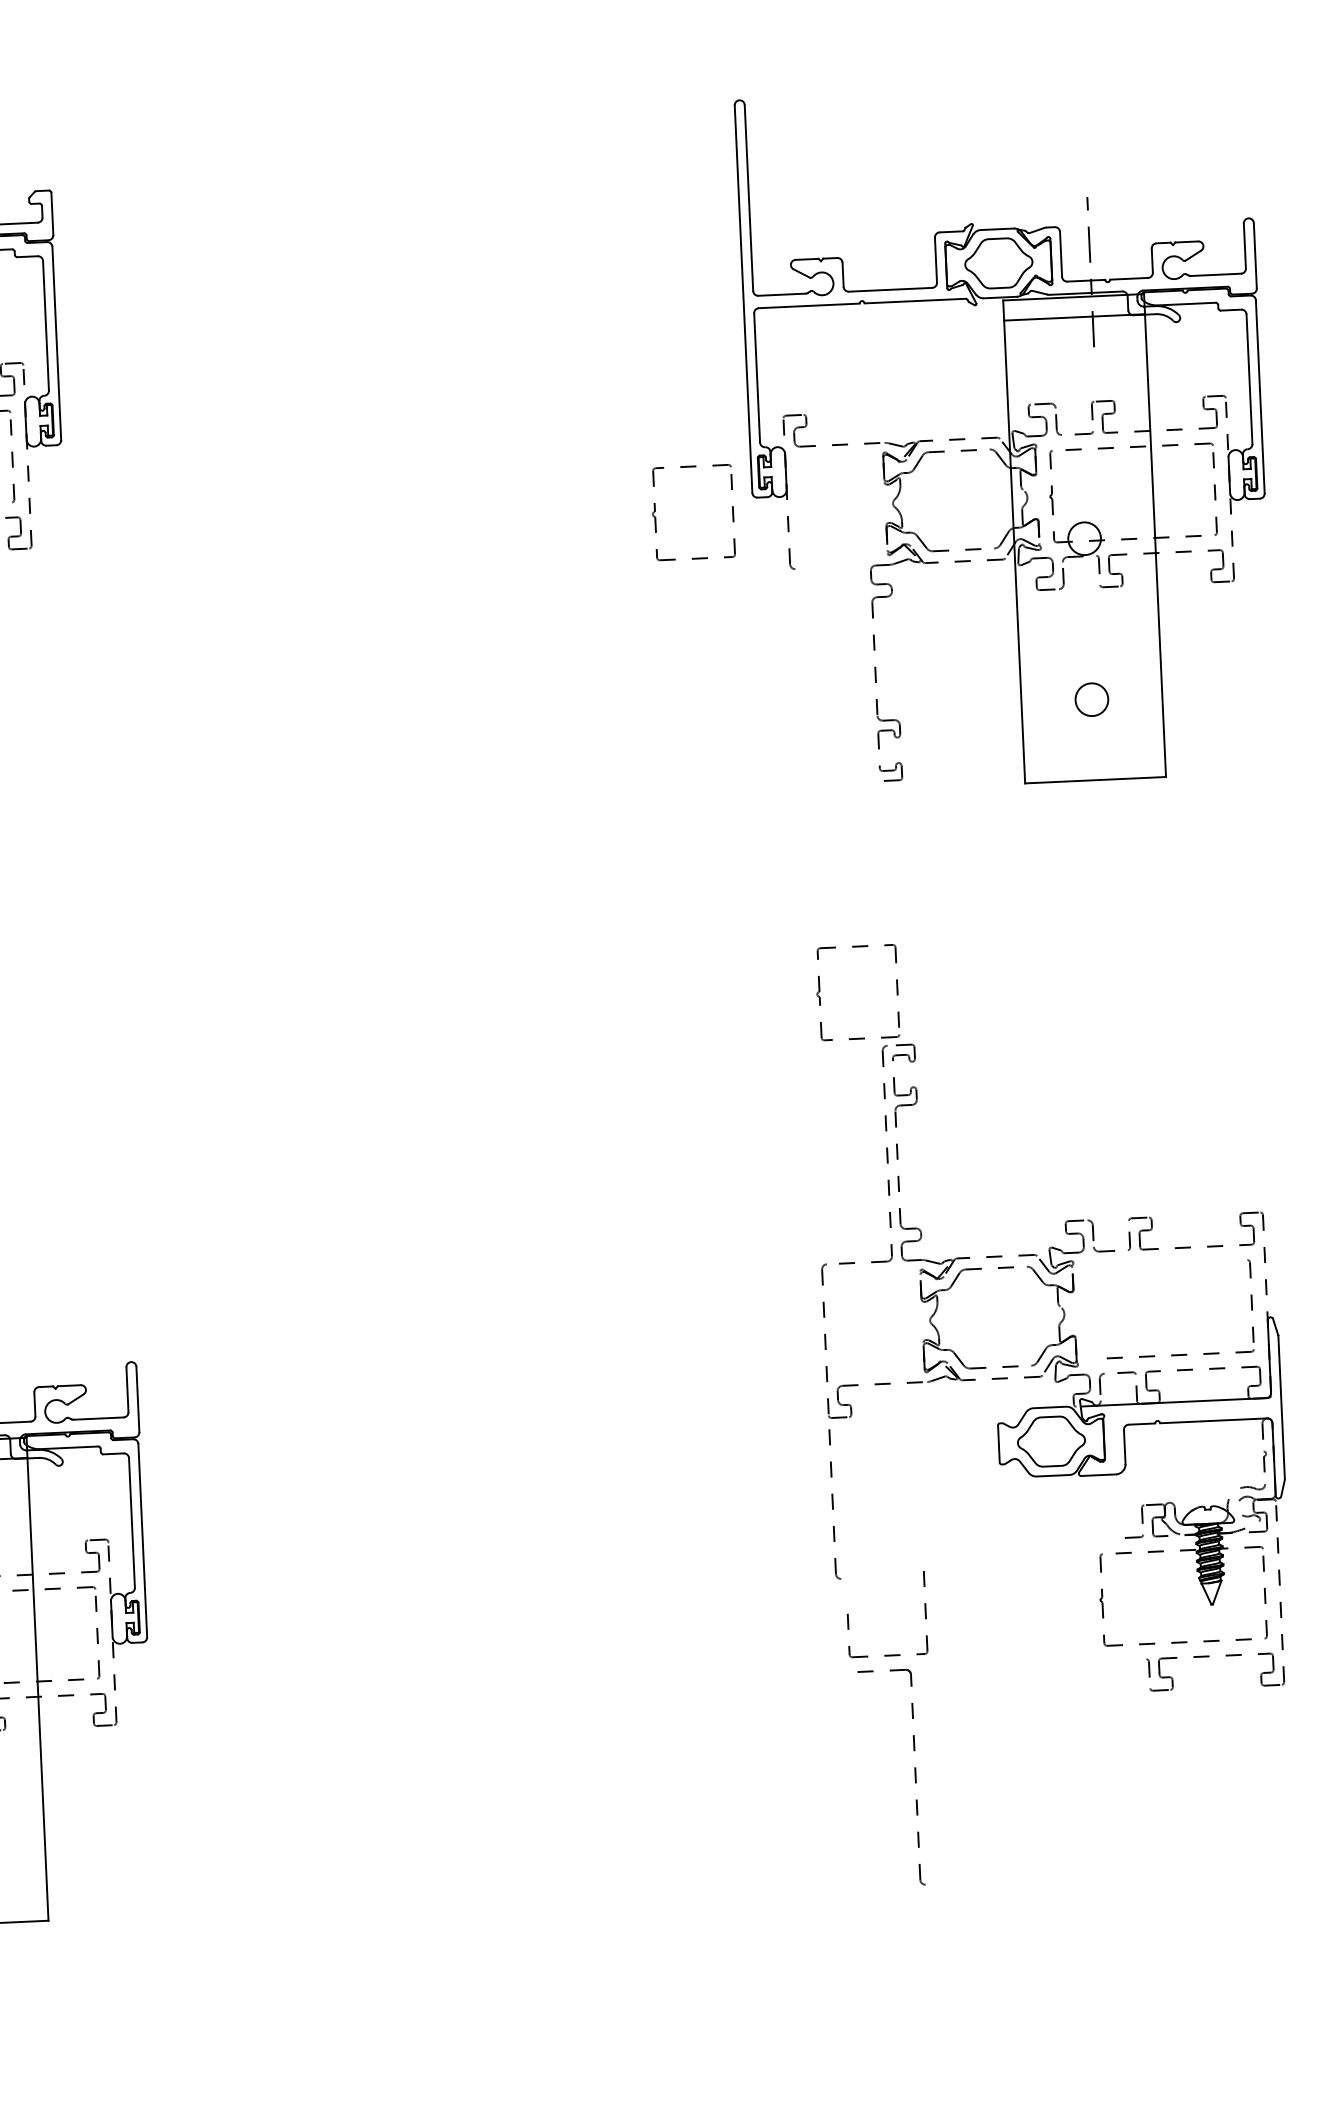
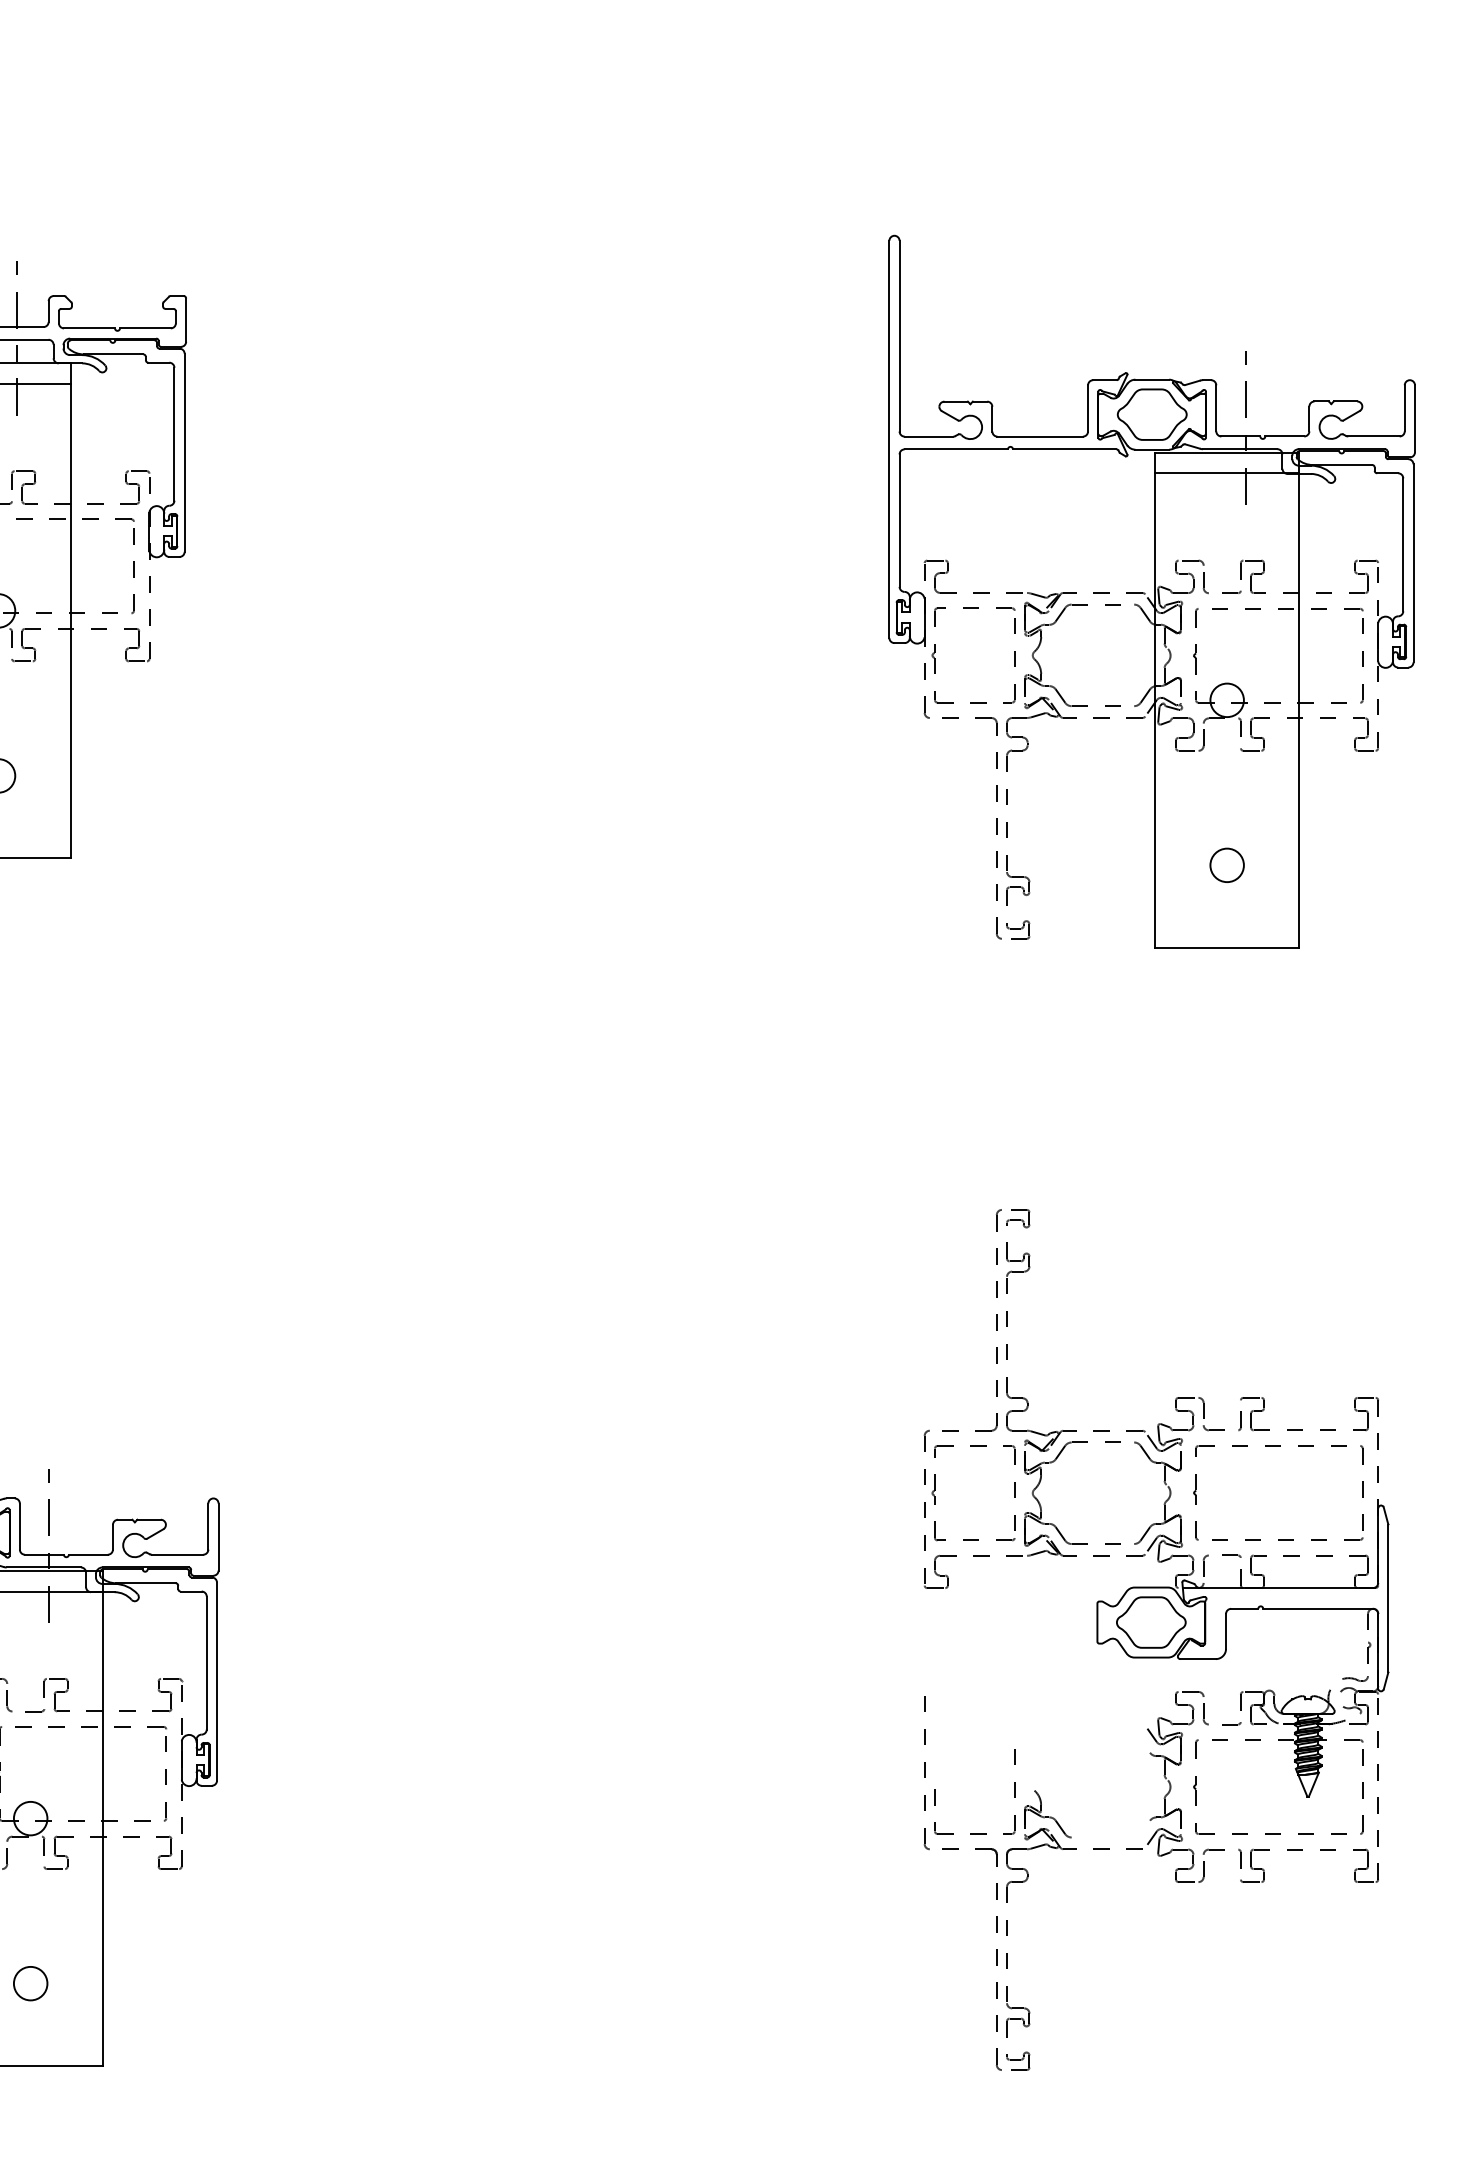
part: (655, 511) -> (935, 652), moved
part: (865, 673) -> (996, 828), added
part: (820, 991) -> (935, 1490), moved
part: (1158, 1264) -> (1269, 1446), added
part: (834, 1505) -> (926, 1773), moved
part: (1020, 1664) -> (1109, 1849), added

